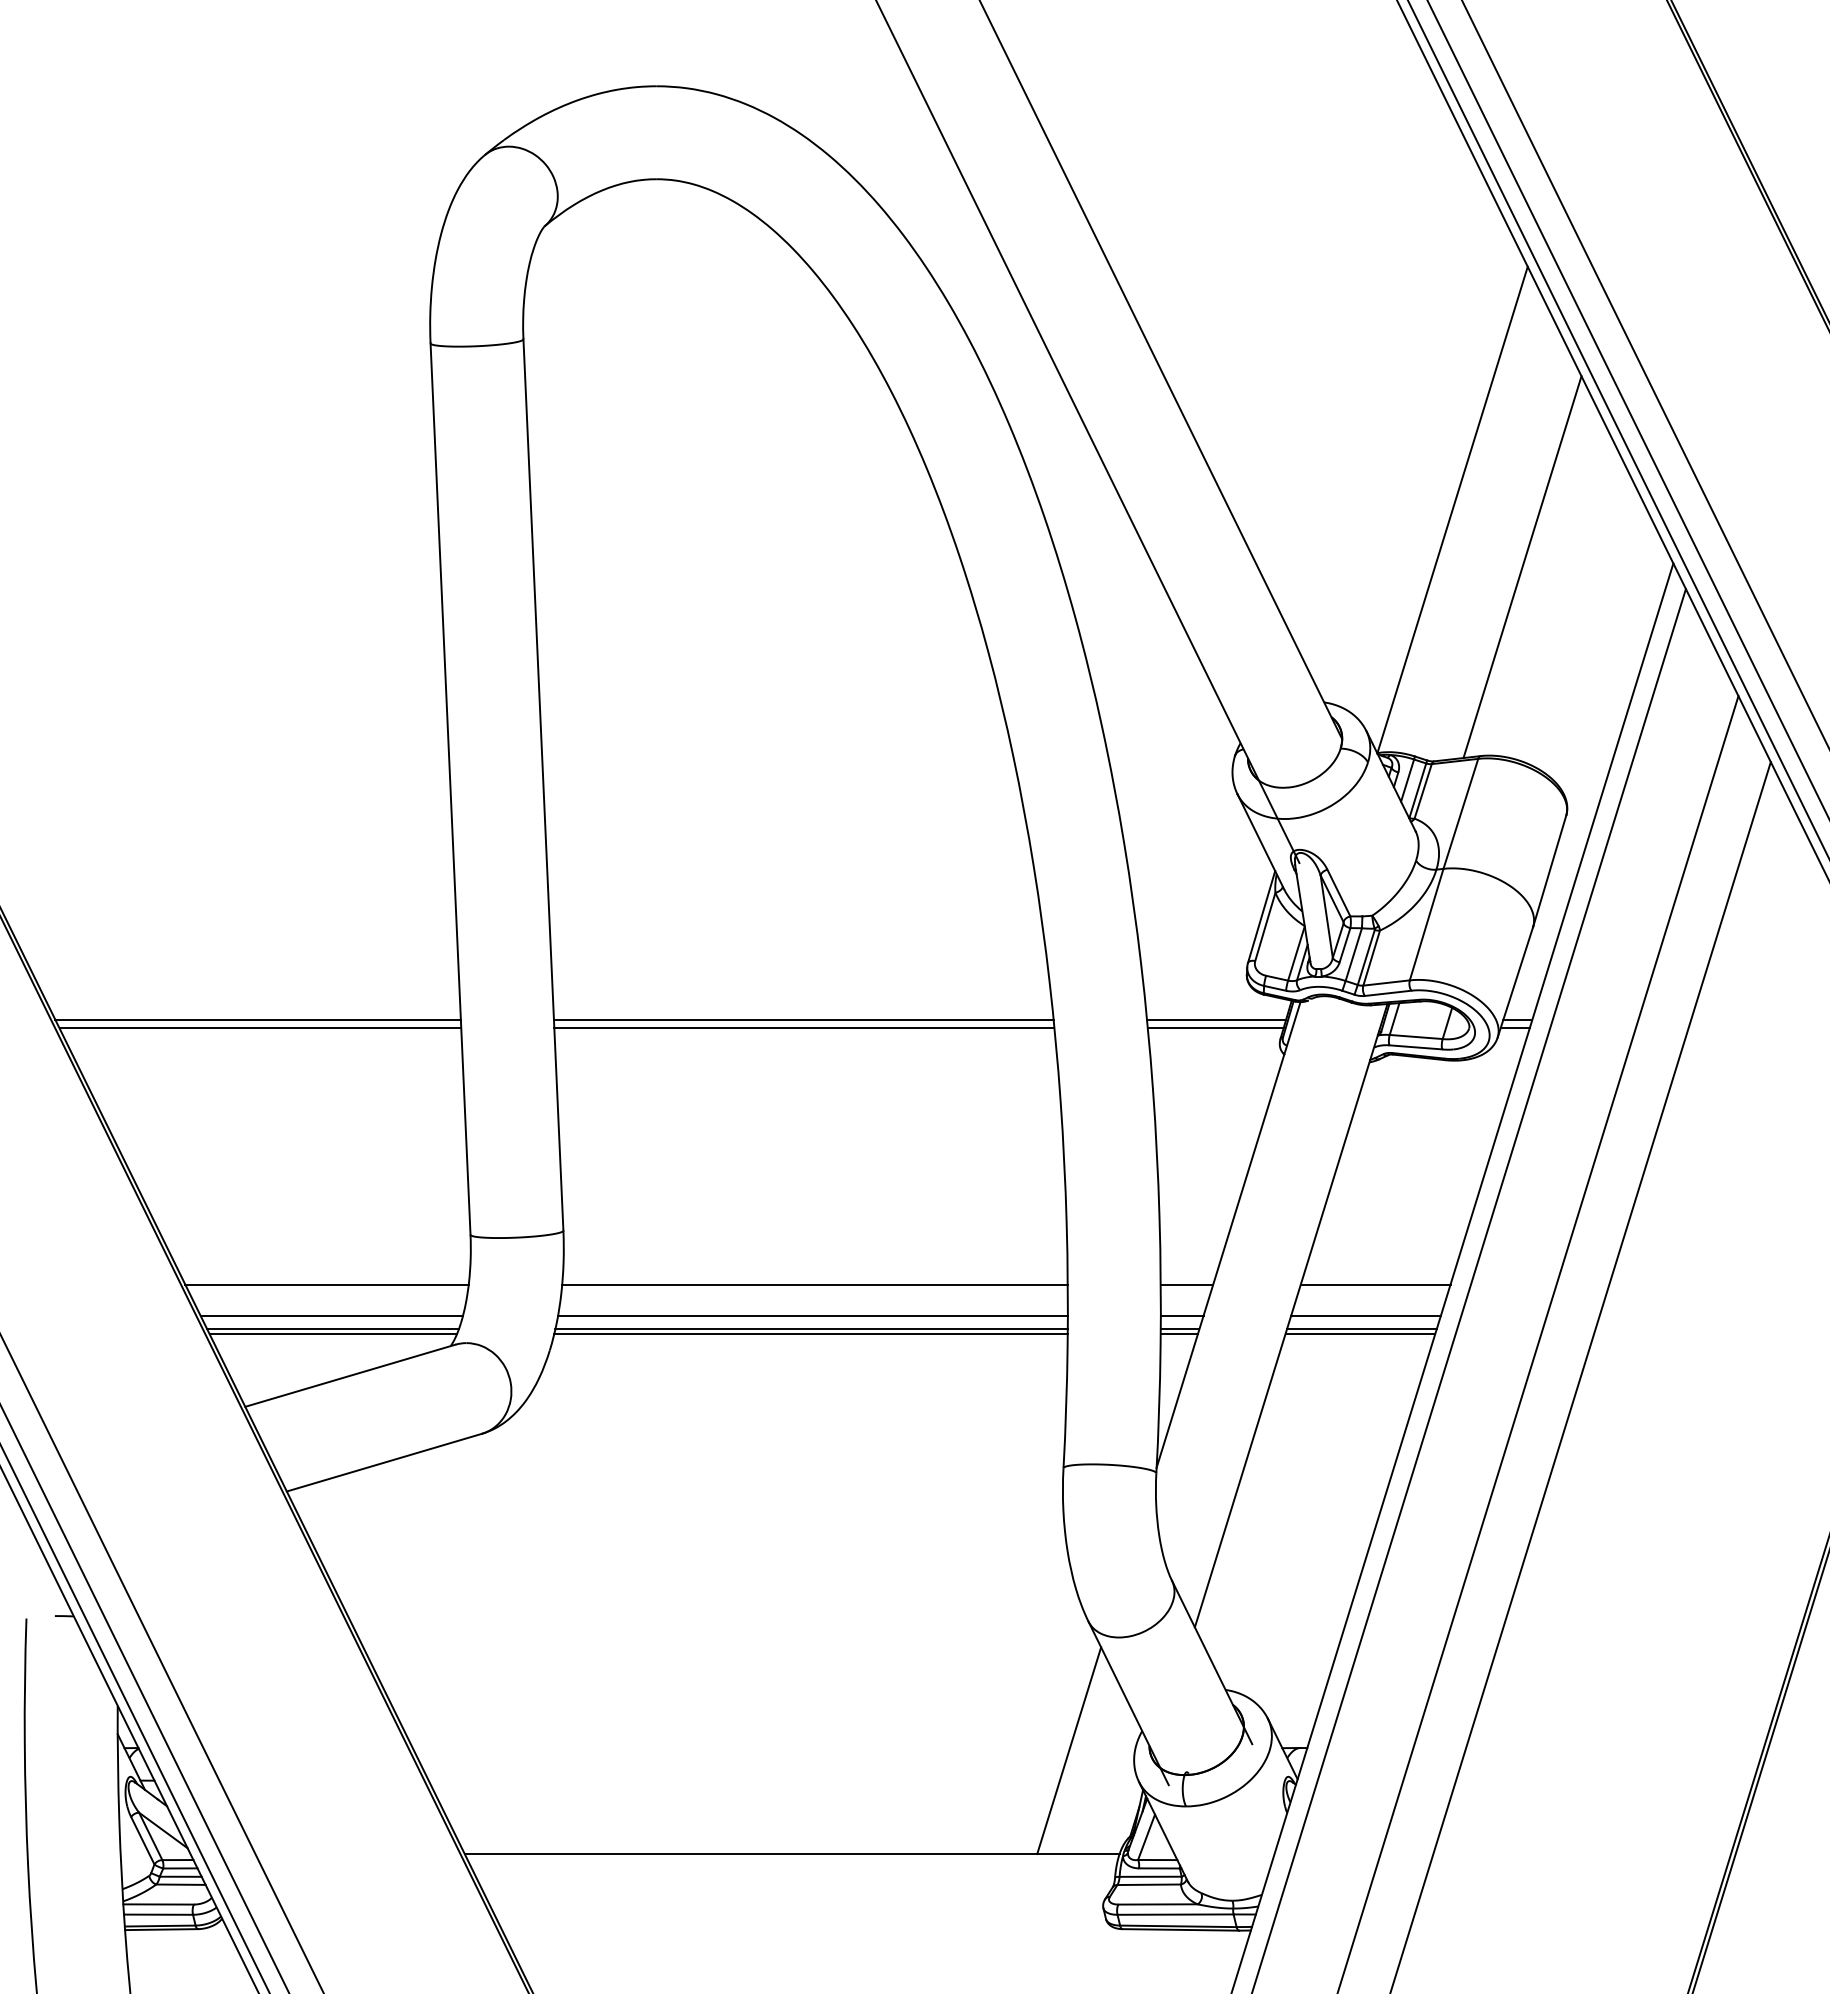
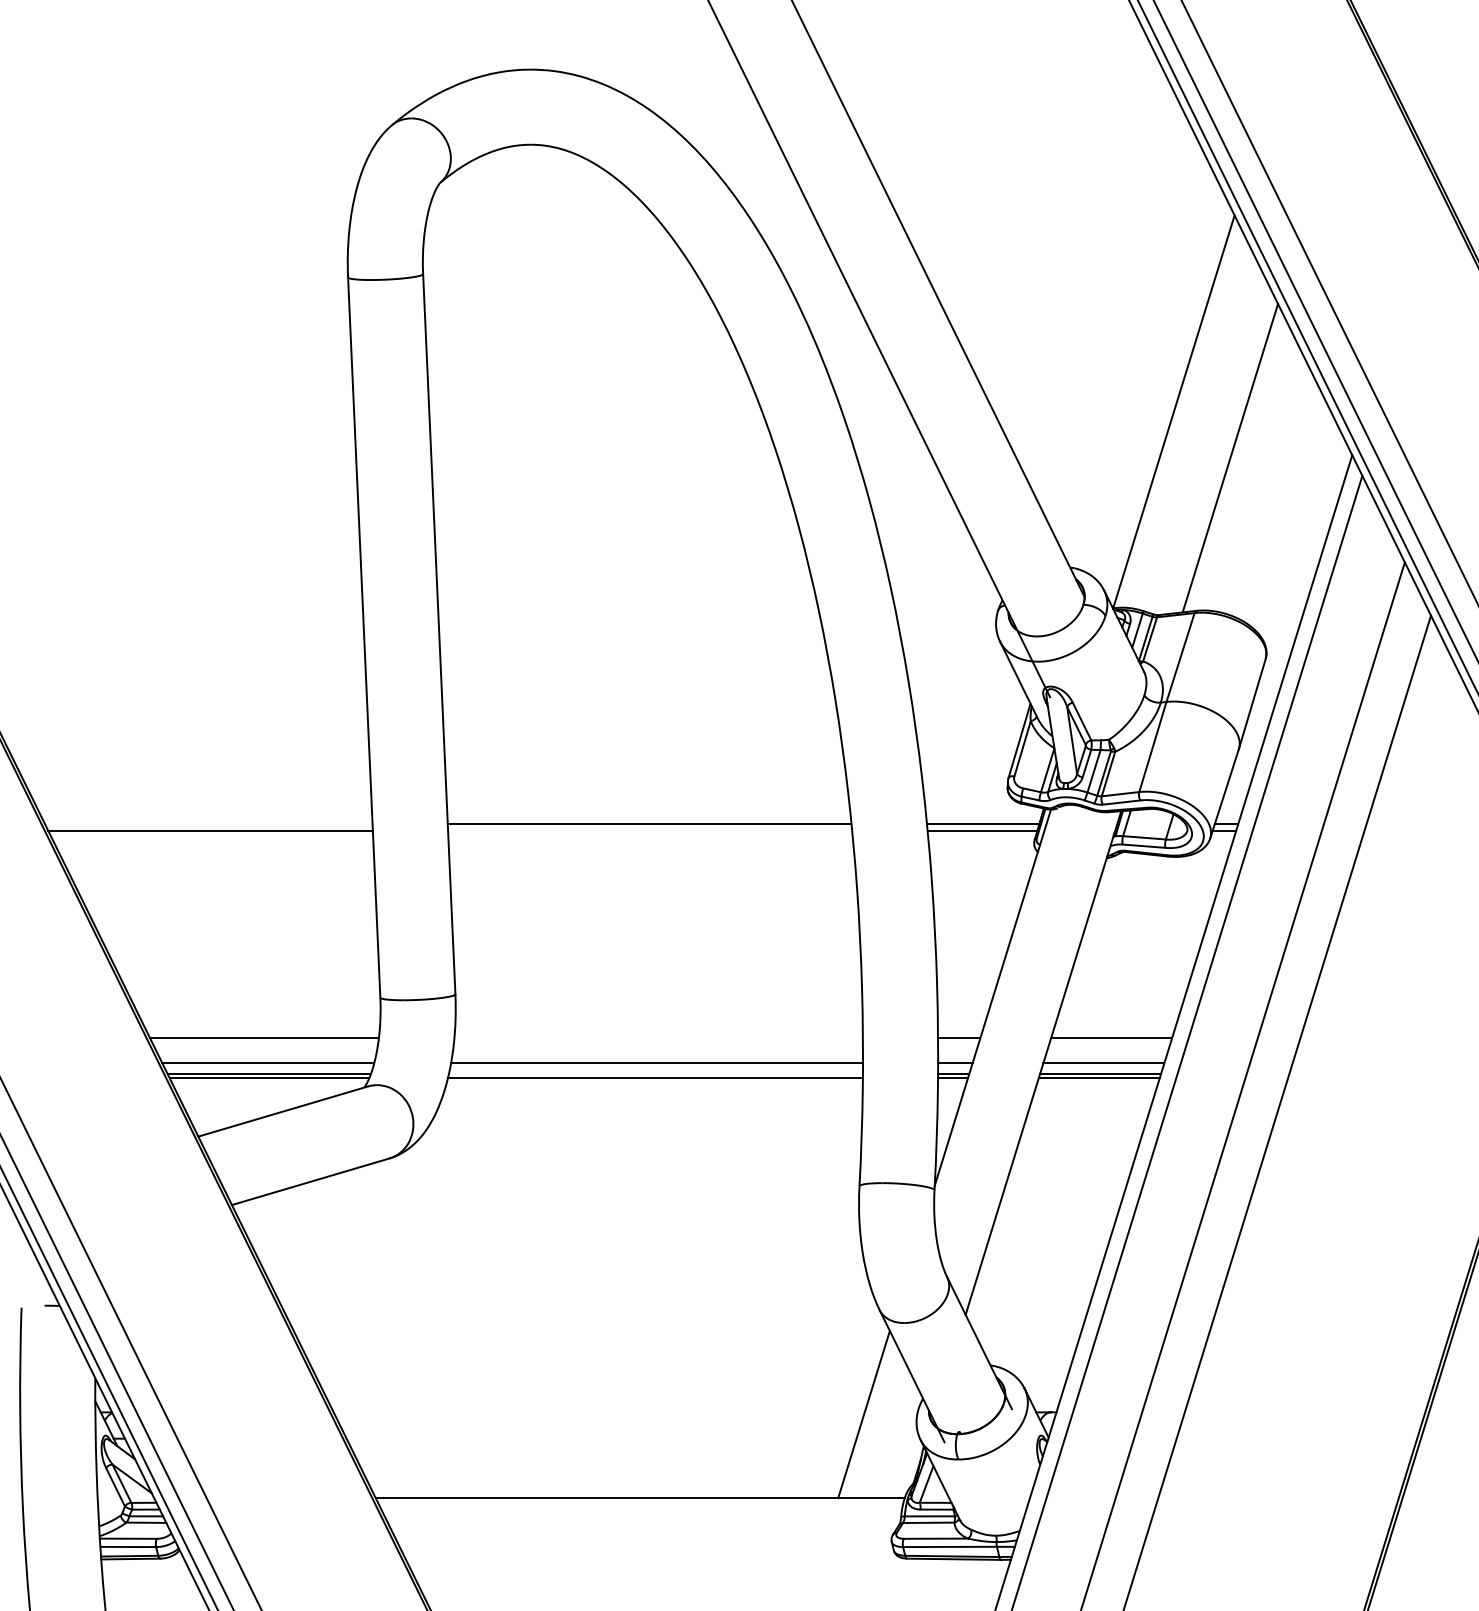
line: (257, 1019) -> (208, 823), removed
line: (804, 1028) -> (650, 830), removed
line: (814, 1284) -> (658, 1037), removed
line: (811, 1329) -> (655, 1074), removed

